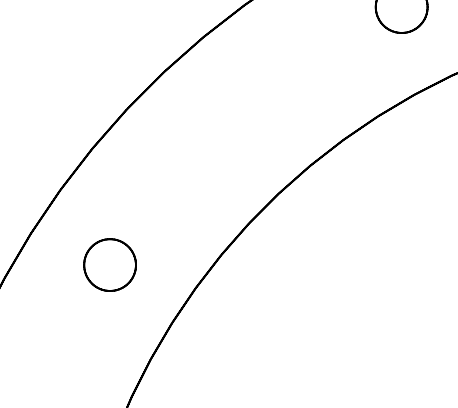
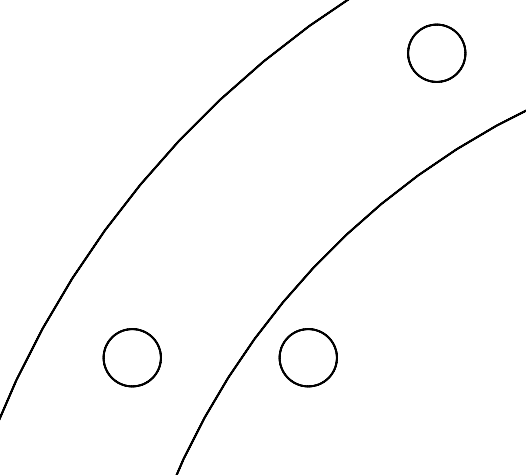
part: (268, 274) -> (307, 357), added

